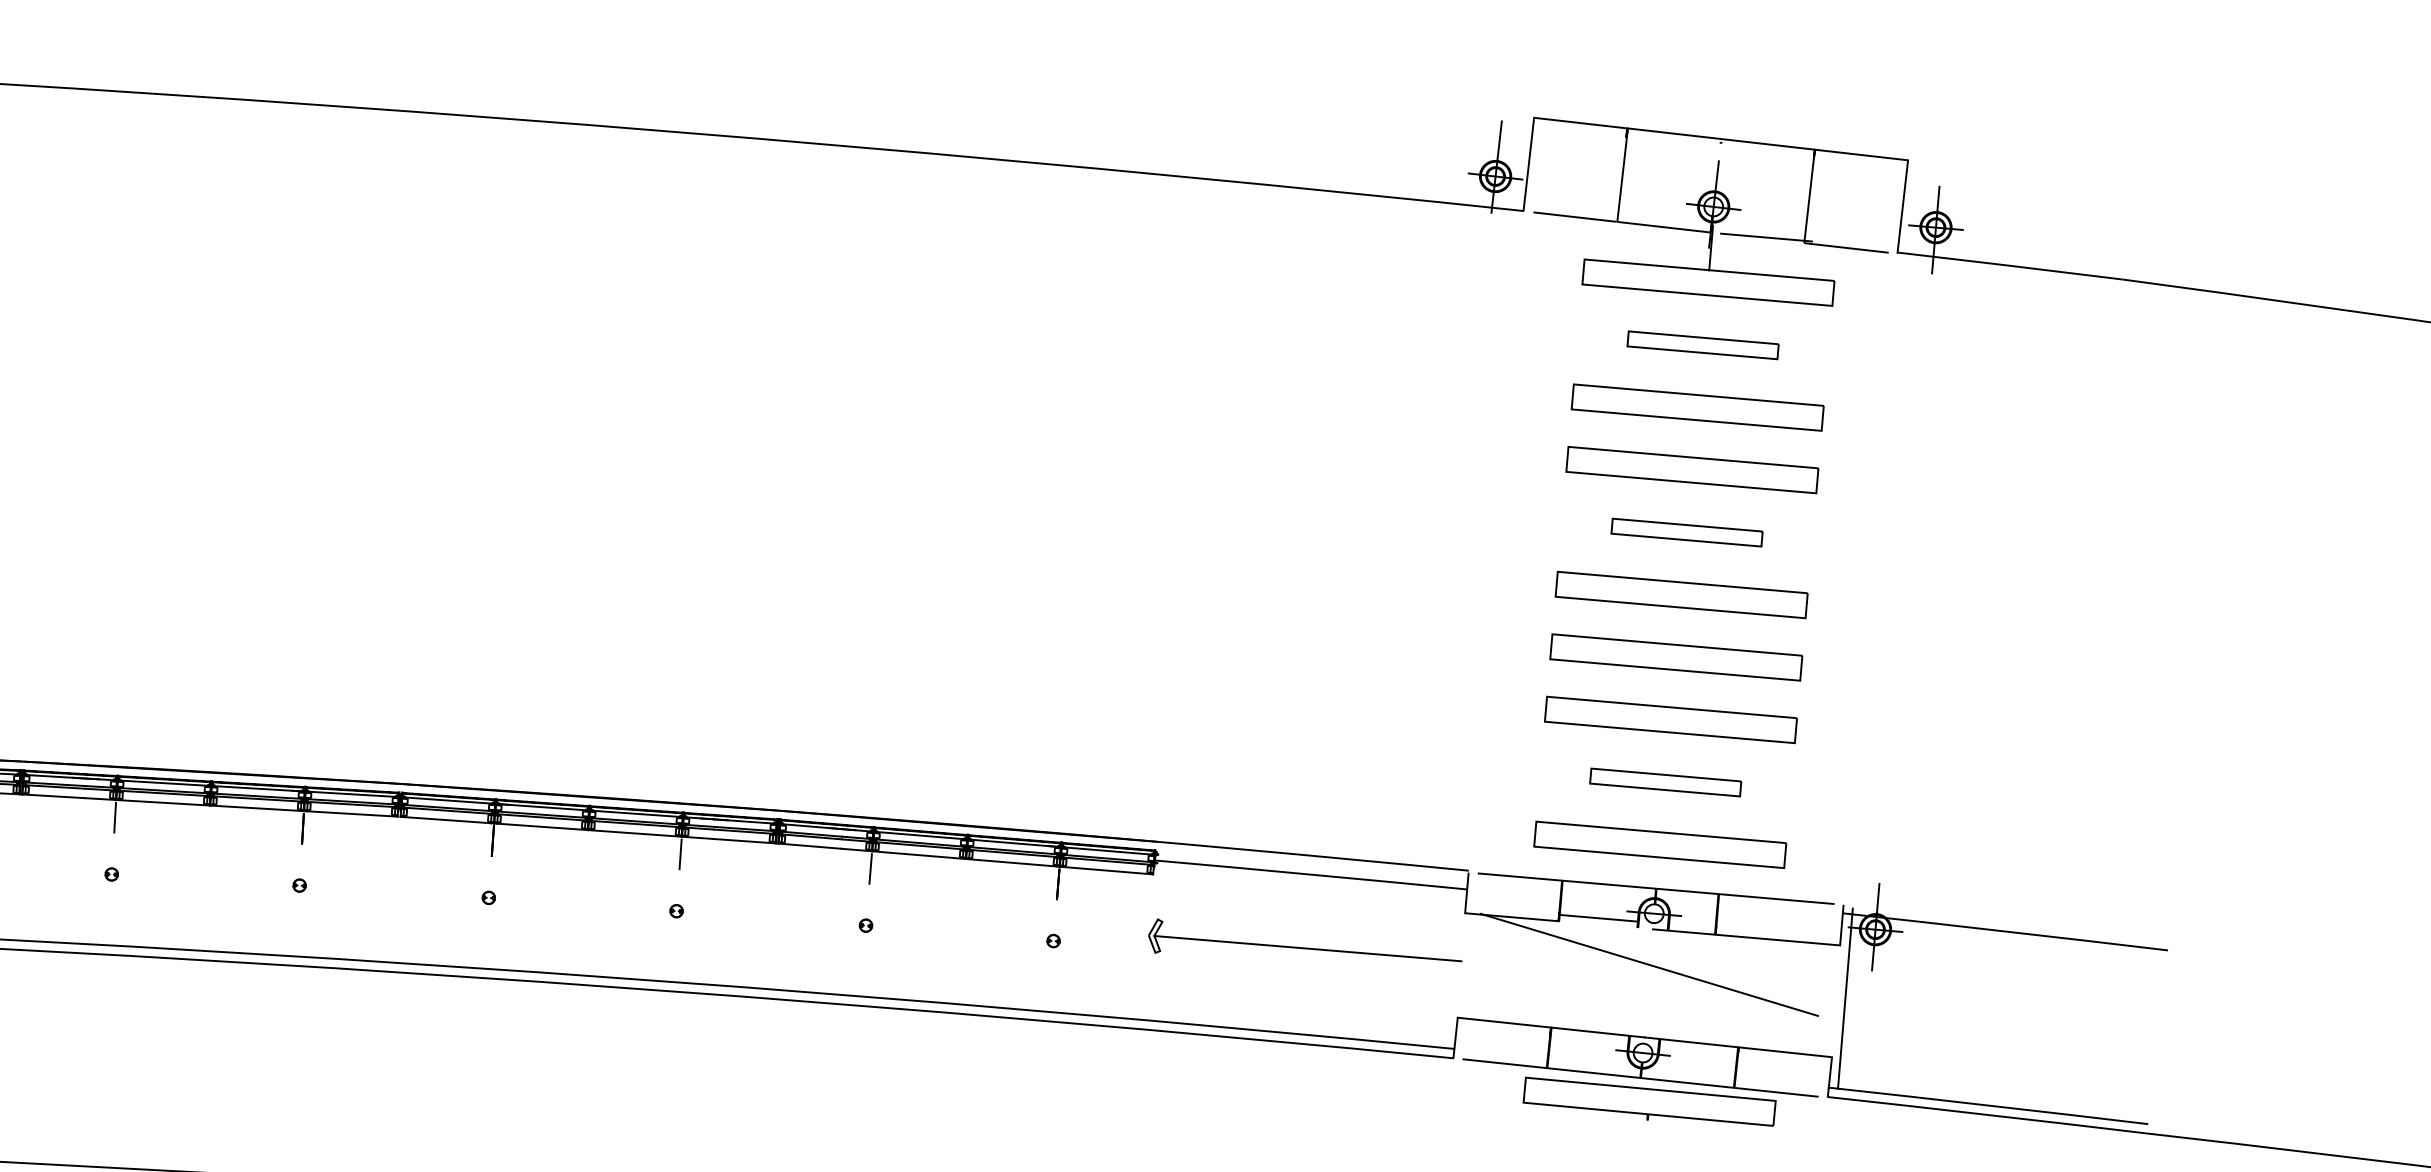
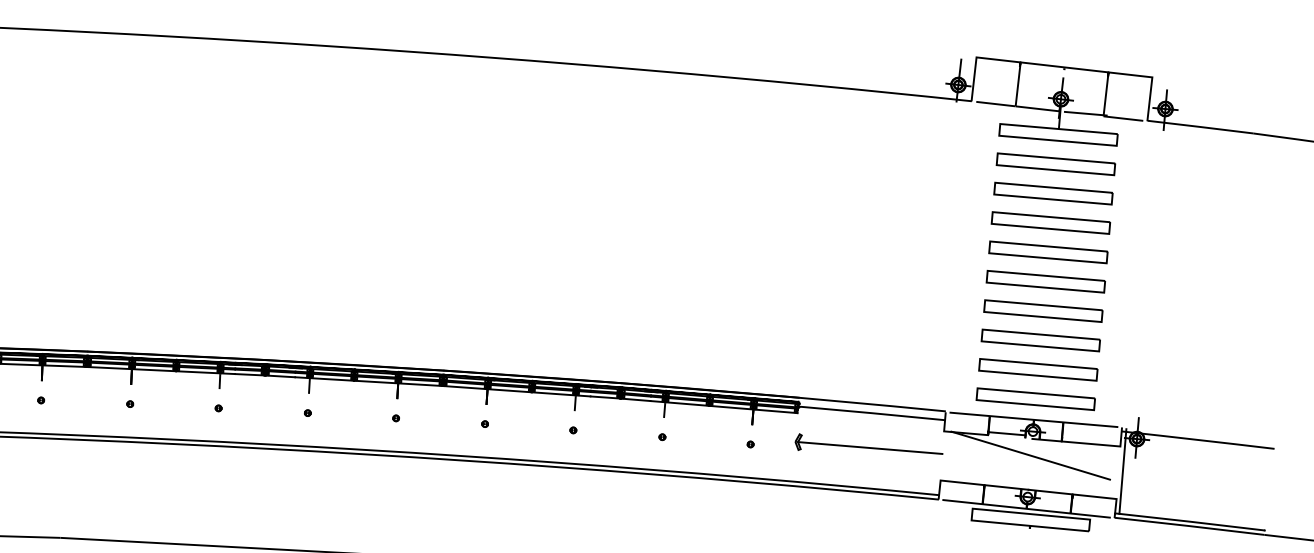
part: (1702, 345) -> (1055, 164), size x1.67
part: (1687, 532) -> (1048, 252), size x1.67
part: (1665, 781) -> (1038, 369), size x1.67

